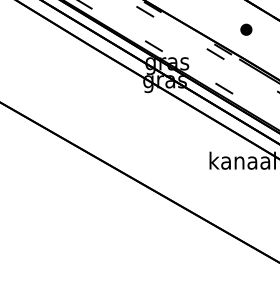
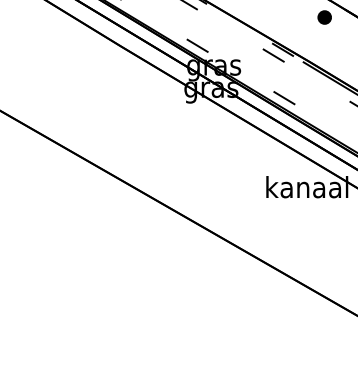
part: (246, 29) -> (324, 17), moved

